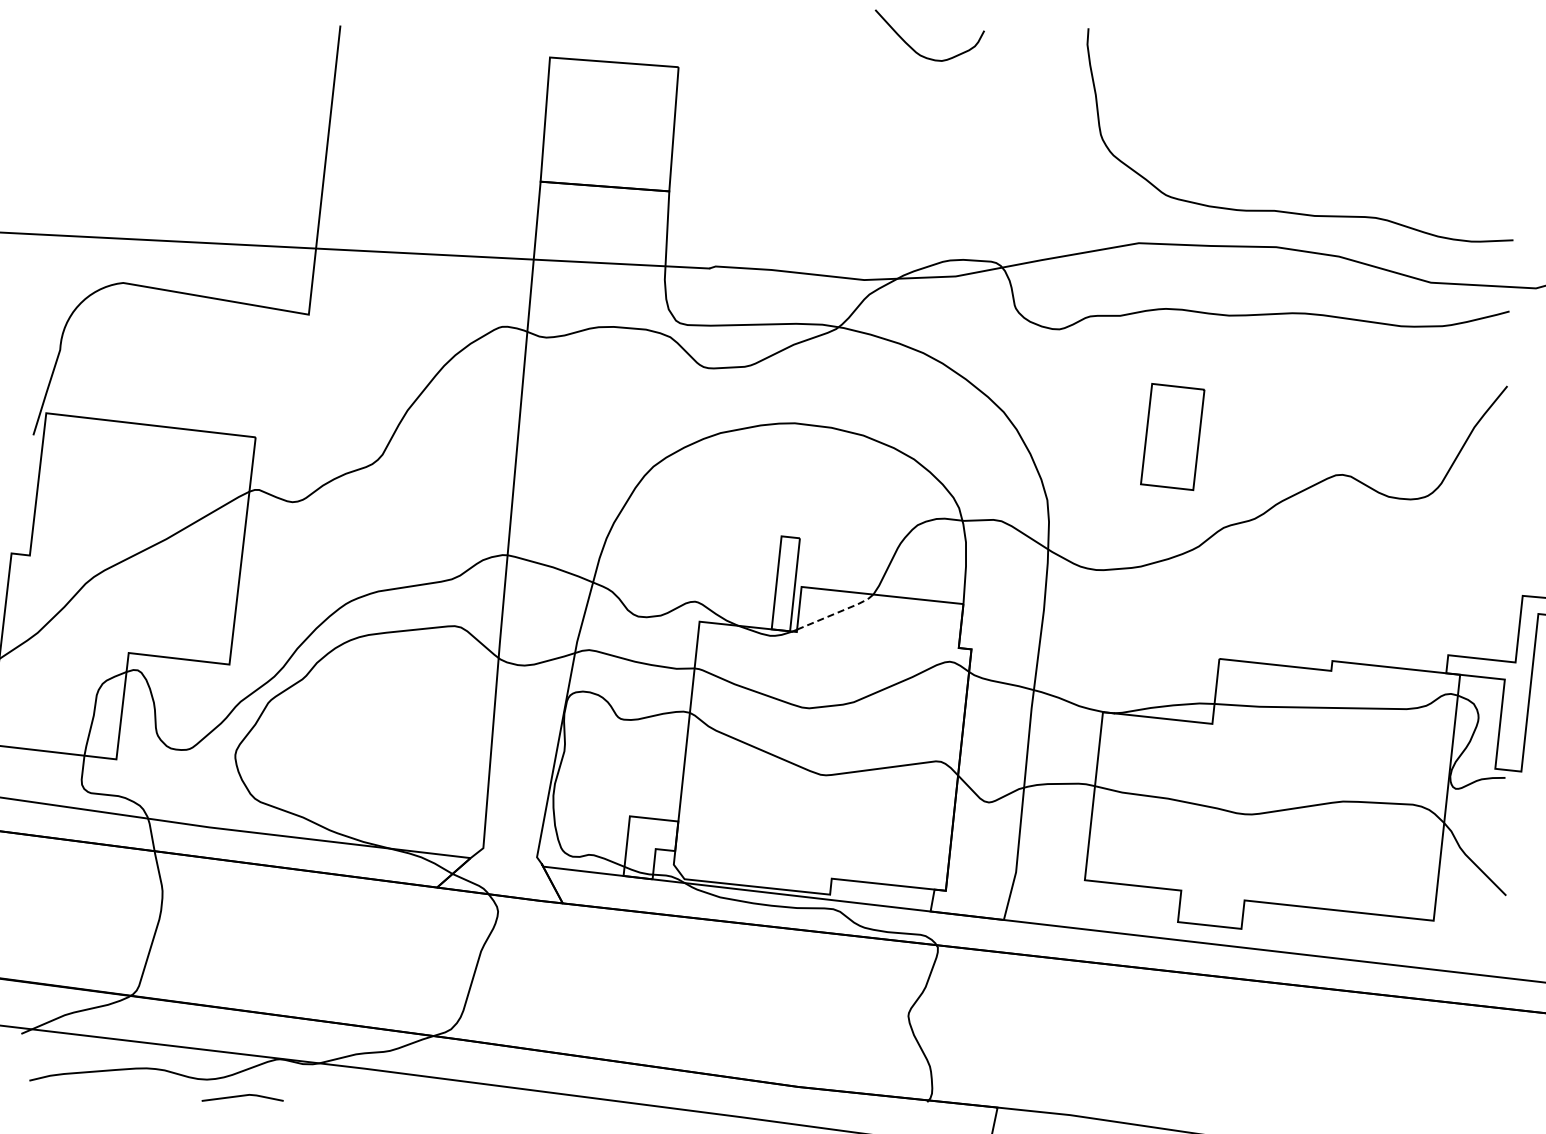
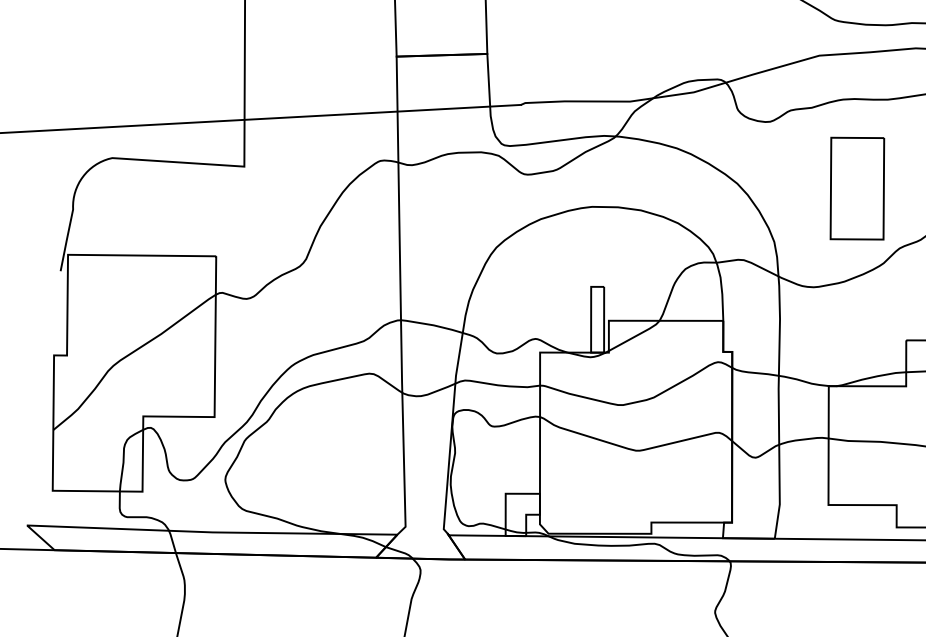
part: (1172, 436) -> (857, 188), size x1.43
line: (838, 612) -> (636, 335), dashed -> solid

